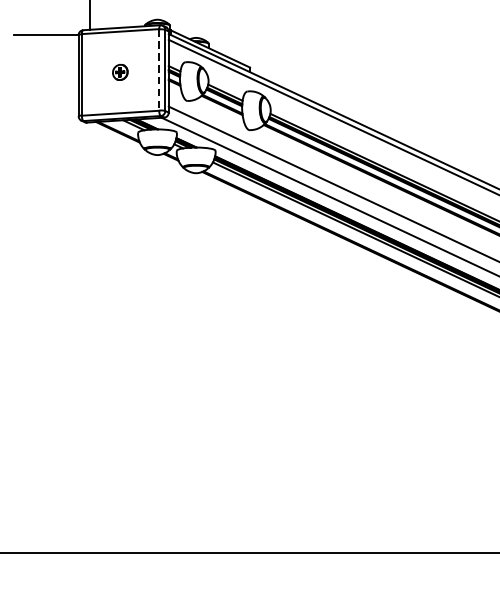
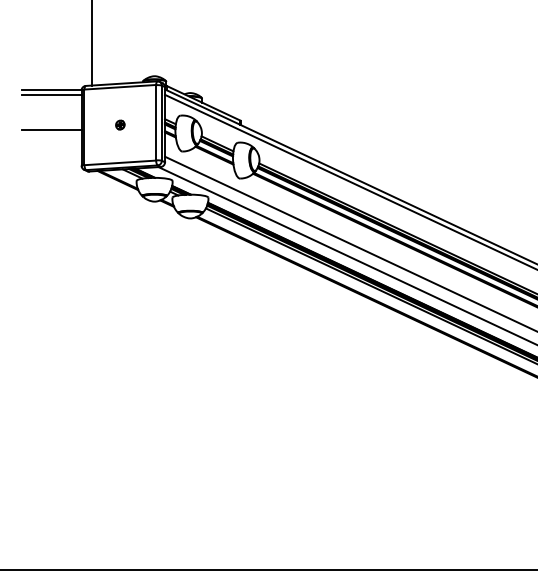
line: (46, 39) -> (51, 94), added
line: (159, 69) -> (156, 122), dashed -> solid
part: (120, 71) -> (120, 124), size x0.62
line: (46, 78) -> (51, 130), added

